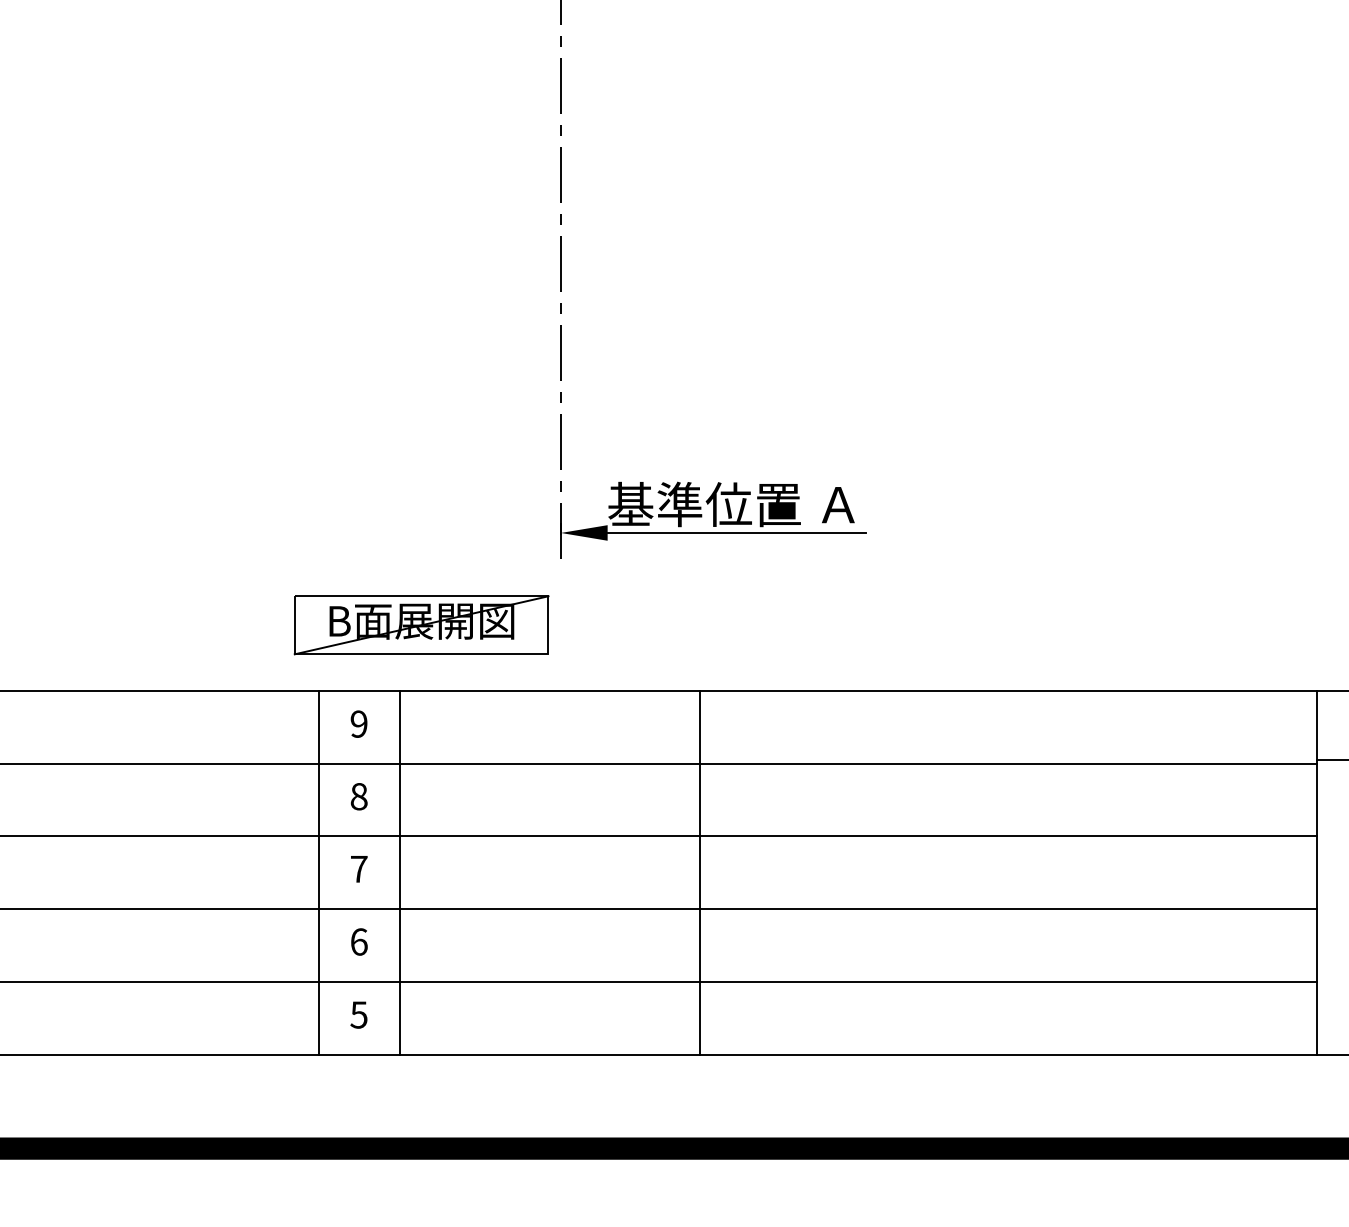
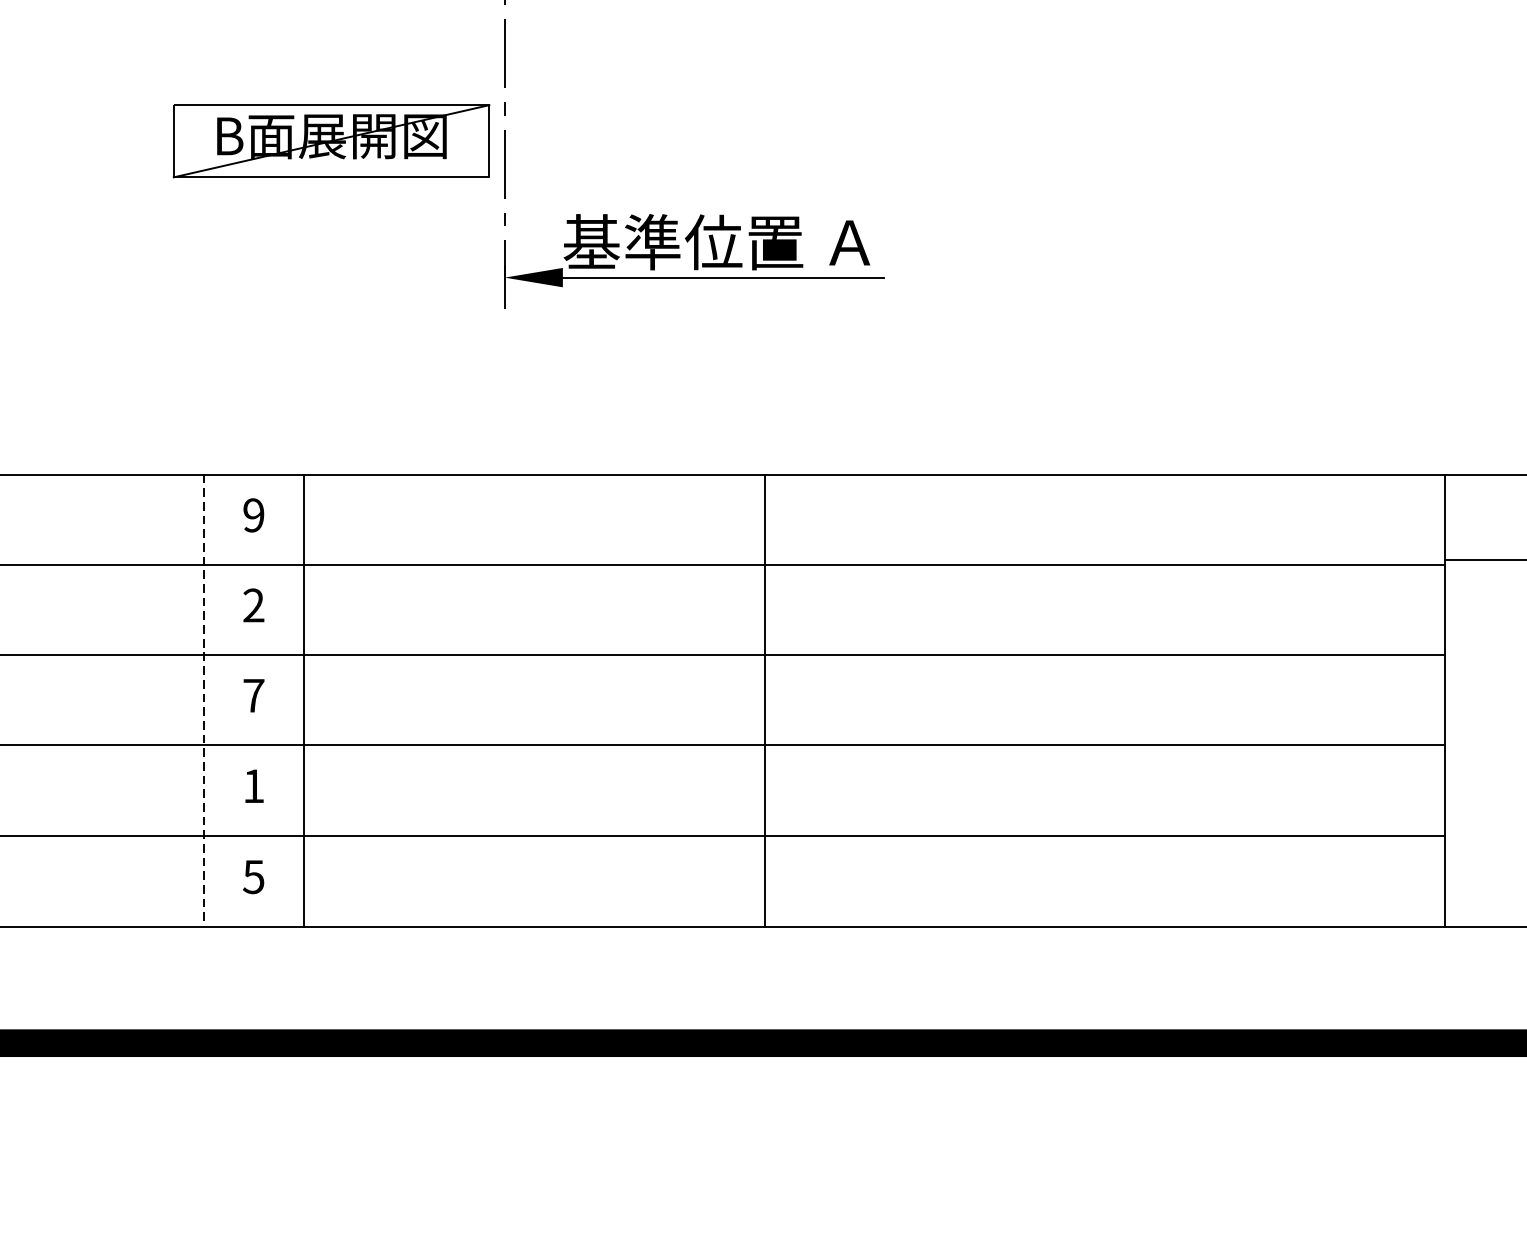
part: (421, 625) -> (331, 141), moved
text: (358, 796) -> (253, 605), 8 -> 2
line: (699, 872) -> (764, 699), moved
line: (319, 873) -> (204, 701), solid -> dashed
text: (359, 941) -> (254, 785), 6 -> 1

